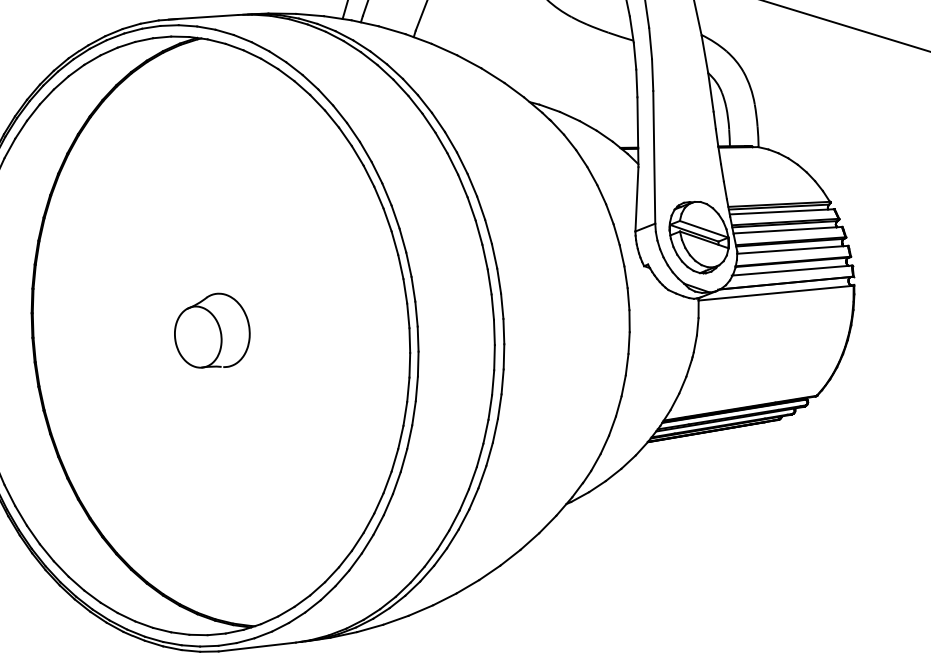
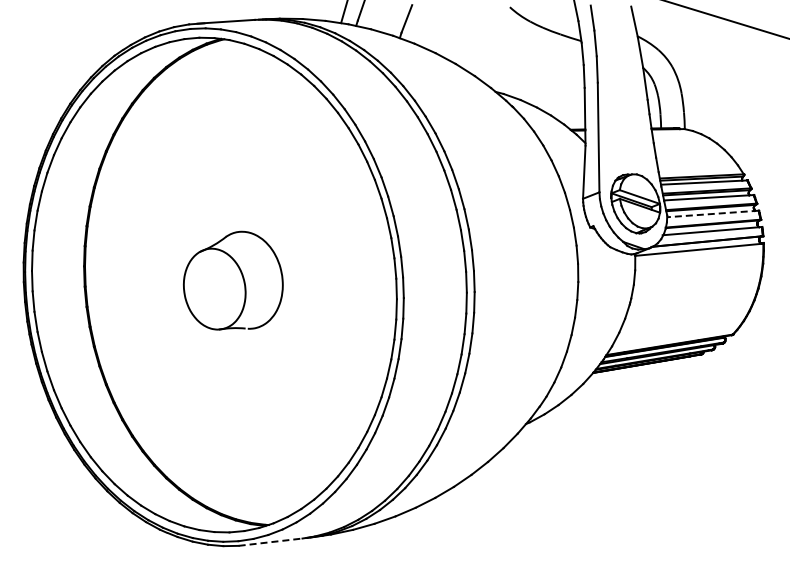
line: (792, 249) -> (712, 213), solid -> dashed
part: (212, 330) -> (233, 280), size x1.6
line: (258, 647) -> (271, 542), solid -> dashed

